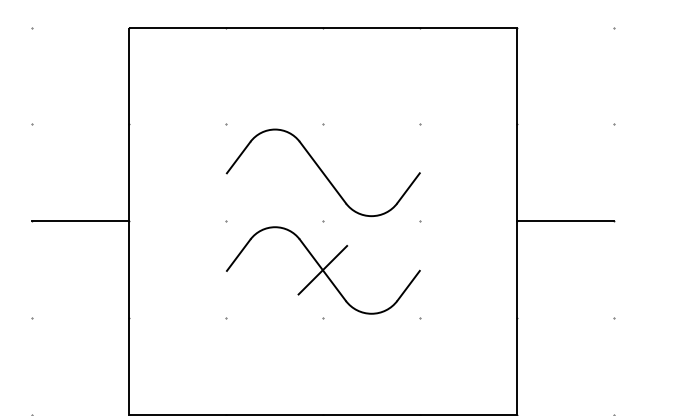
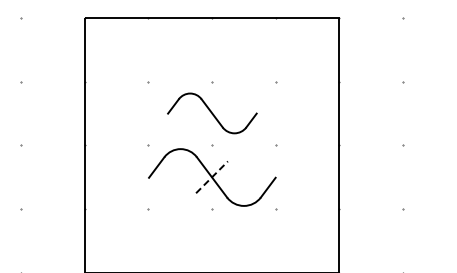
part: (323, 172) -> (212, 113), size x0.7
line: (79, 221) -> (52, 145), removed
line: (564, 221) -> (370, 145), removed
line: (322, 270) -> (211, 177), solid -> dashed

